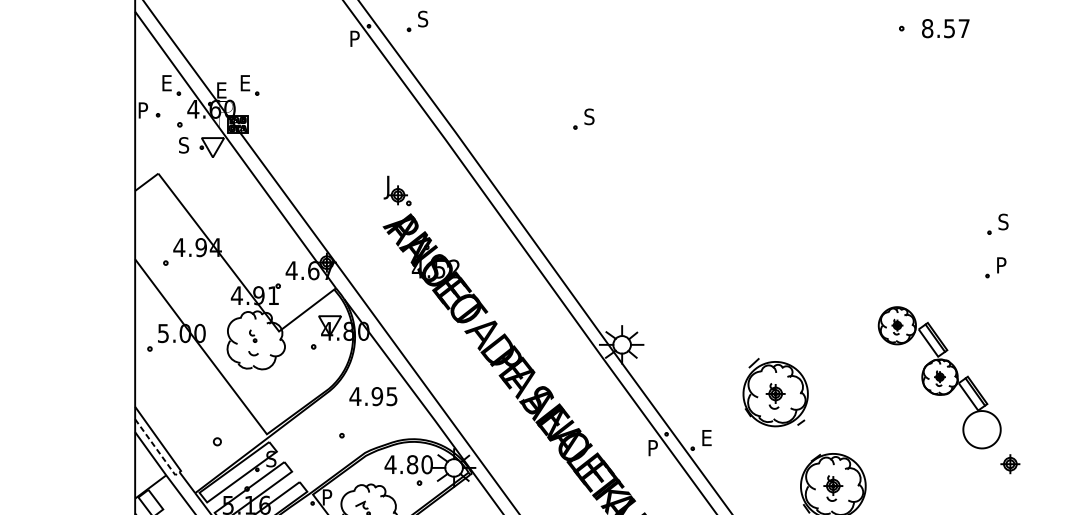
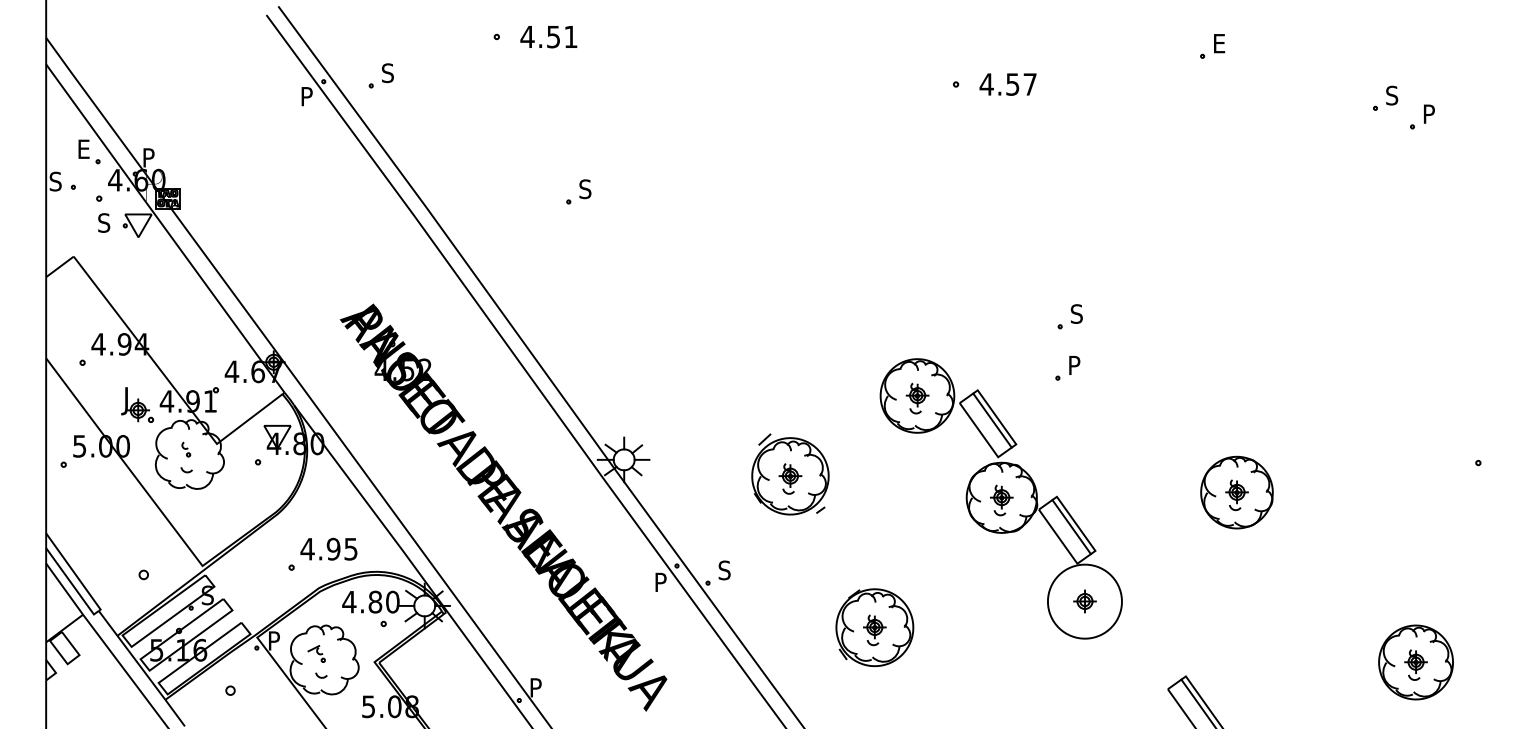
text: (927, 28) -> (986, 84), 8.57 -> 4.57
part: (250, 85) -> (182, 151), removed
text: (222, 90) -> (149, 157), E -> P
text: (143, 110) -> (55, 181), P -> S
part: (397, 190) -> (137, 404), moved
part: (939, 377) -> (1000, 498), size x1.67
part: (775, 392) -> (790, 474), moved
text: (373, 395) -> (328, 548), moved
text: (706, 438) -> (724, 570), E -> S
line: (157, 449) -> (72, 584), dashed -> solid

